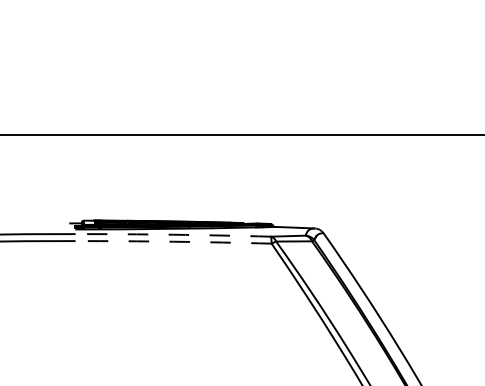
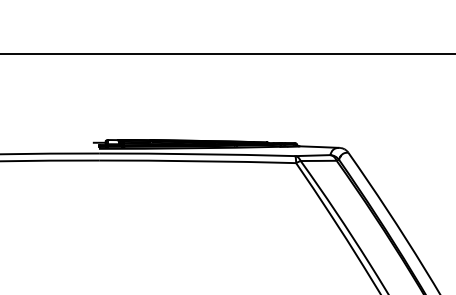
arc: (173, 234) -> (197, 153), dashed -> solid
arc: (173, 241) -> (197, 160), dashed -> solid

